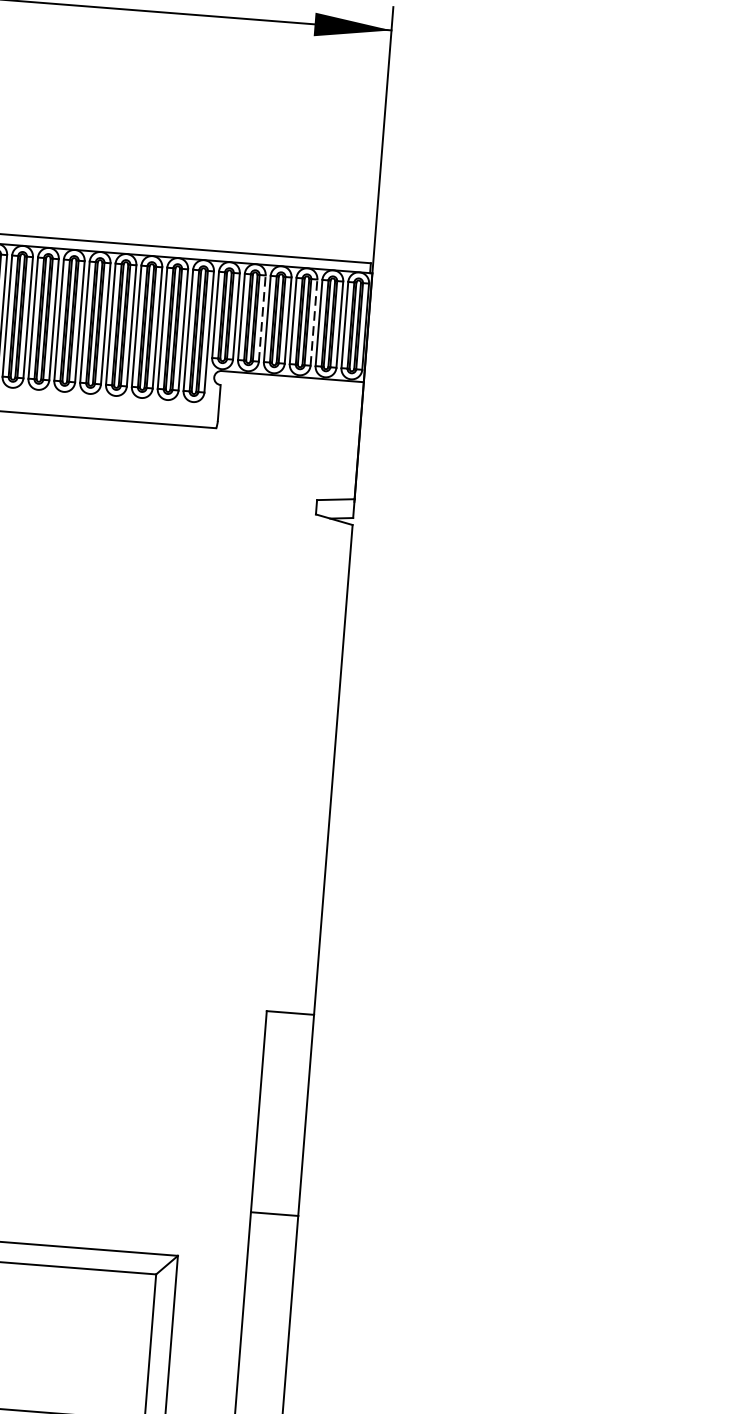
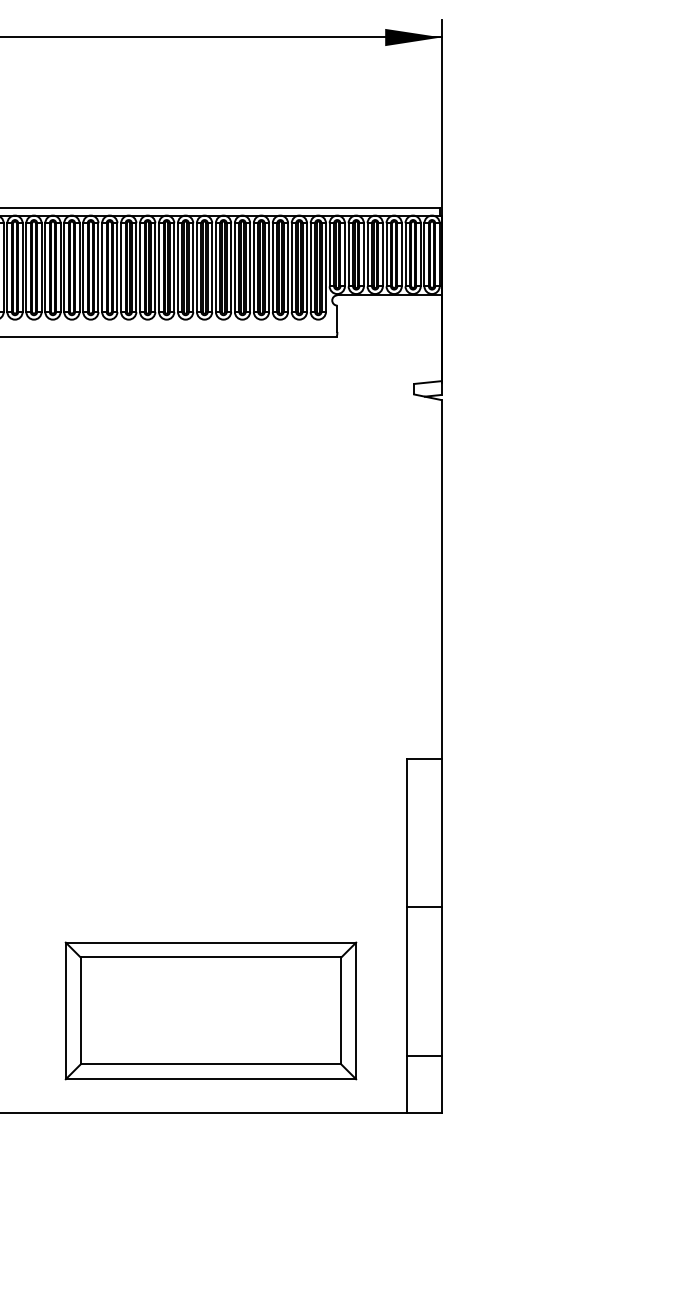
line: (261, 318) -> (363, 254), dashed -> solid
line: (313, 322) -> (401, 254), dashed -> solid

